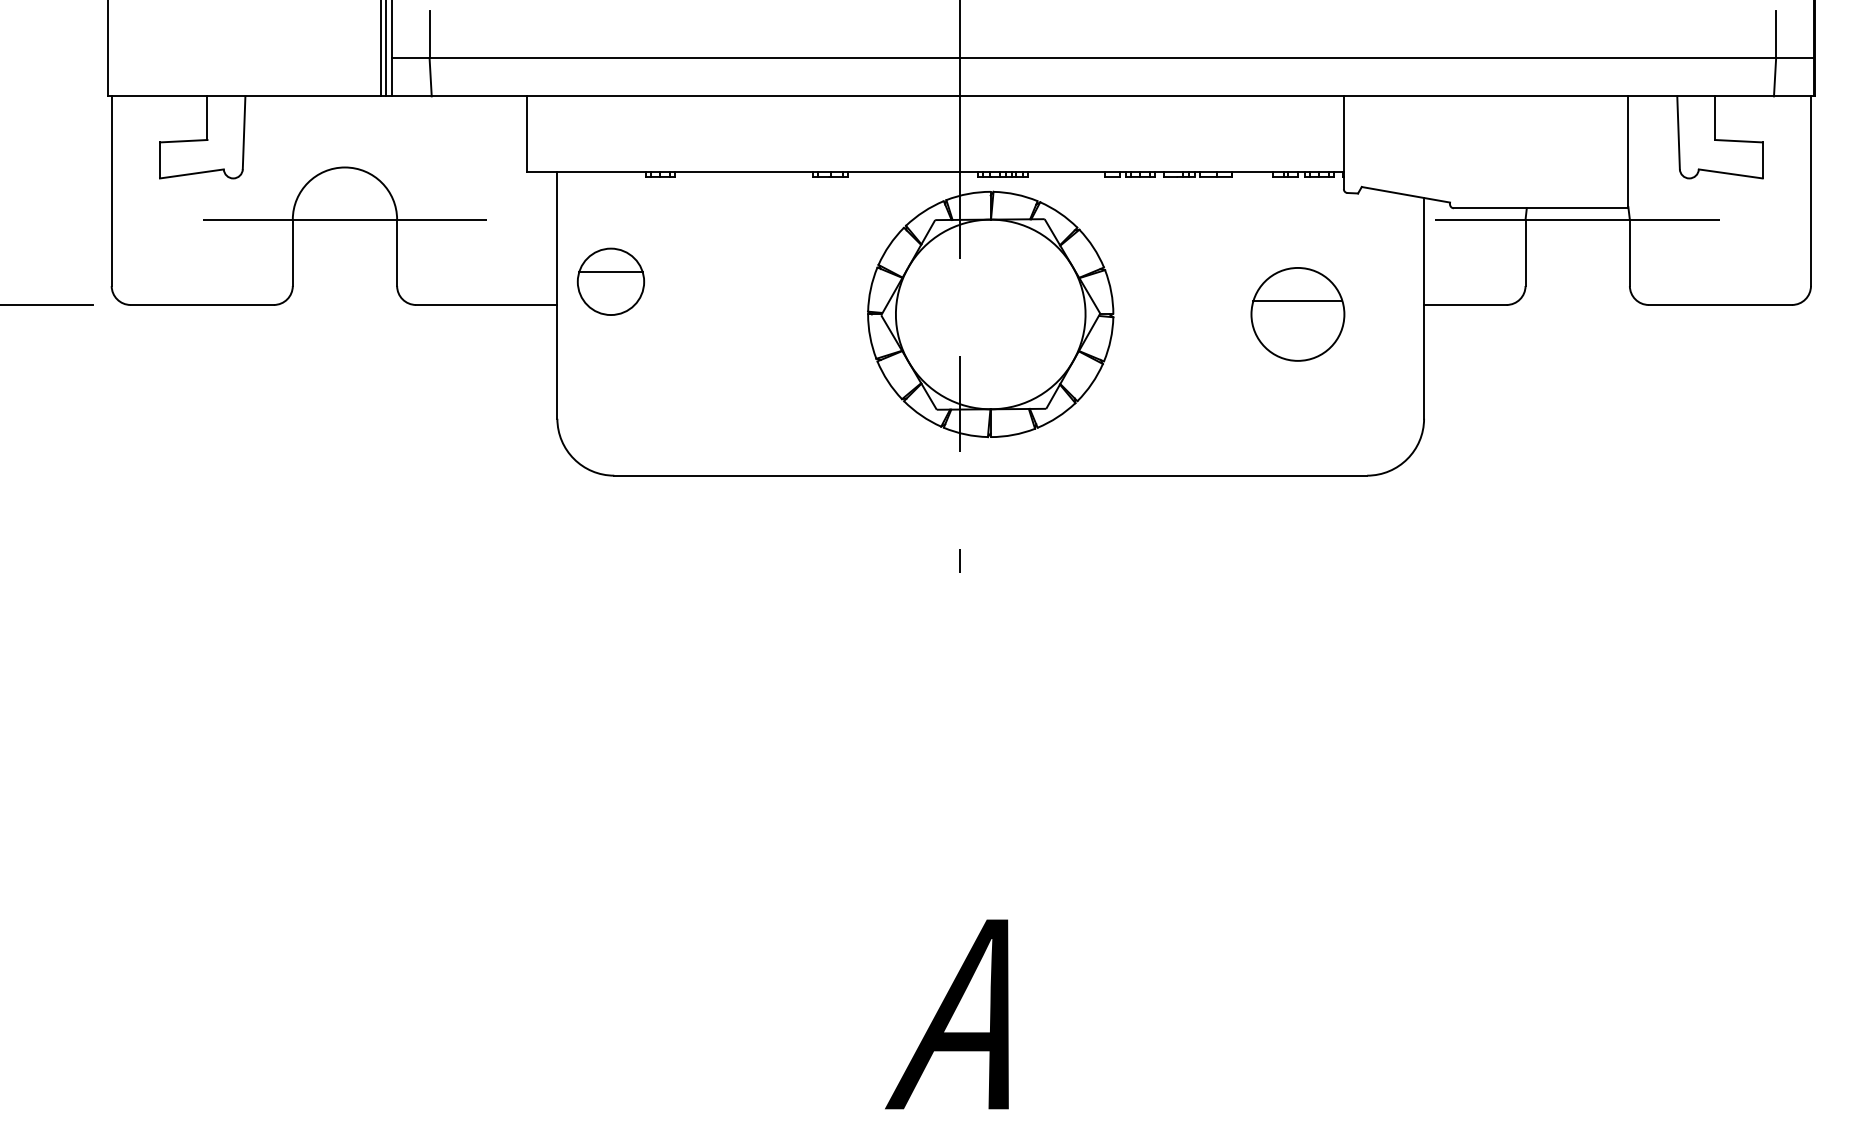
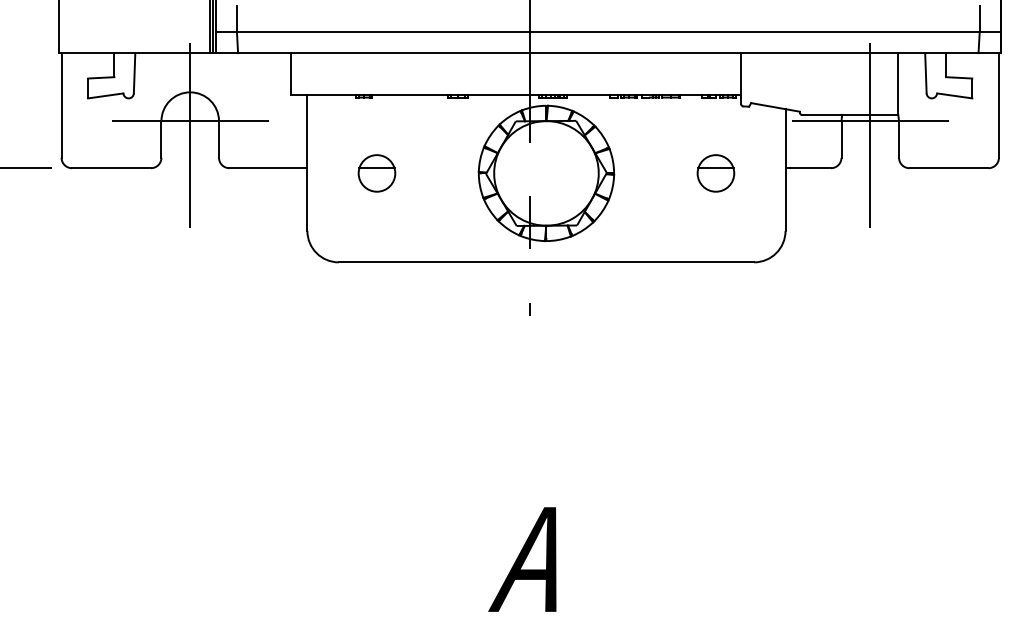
line: (345, 243) -> (190, 134), added
line: (1578, 243) -> (870, 134), added
part: (610, 281) -> (376, 173), moved
part: (1297, 314) -> (715, 173), size x0.71

